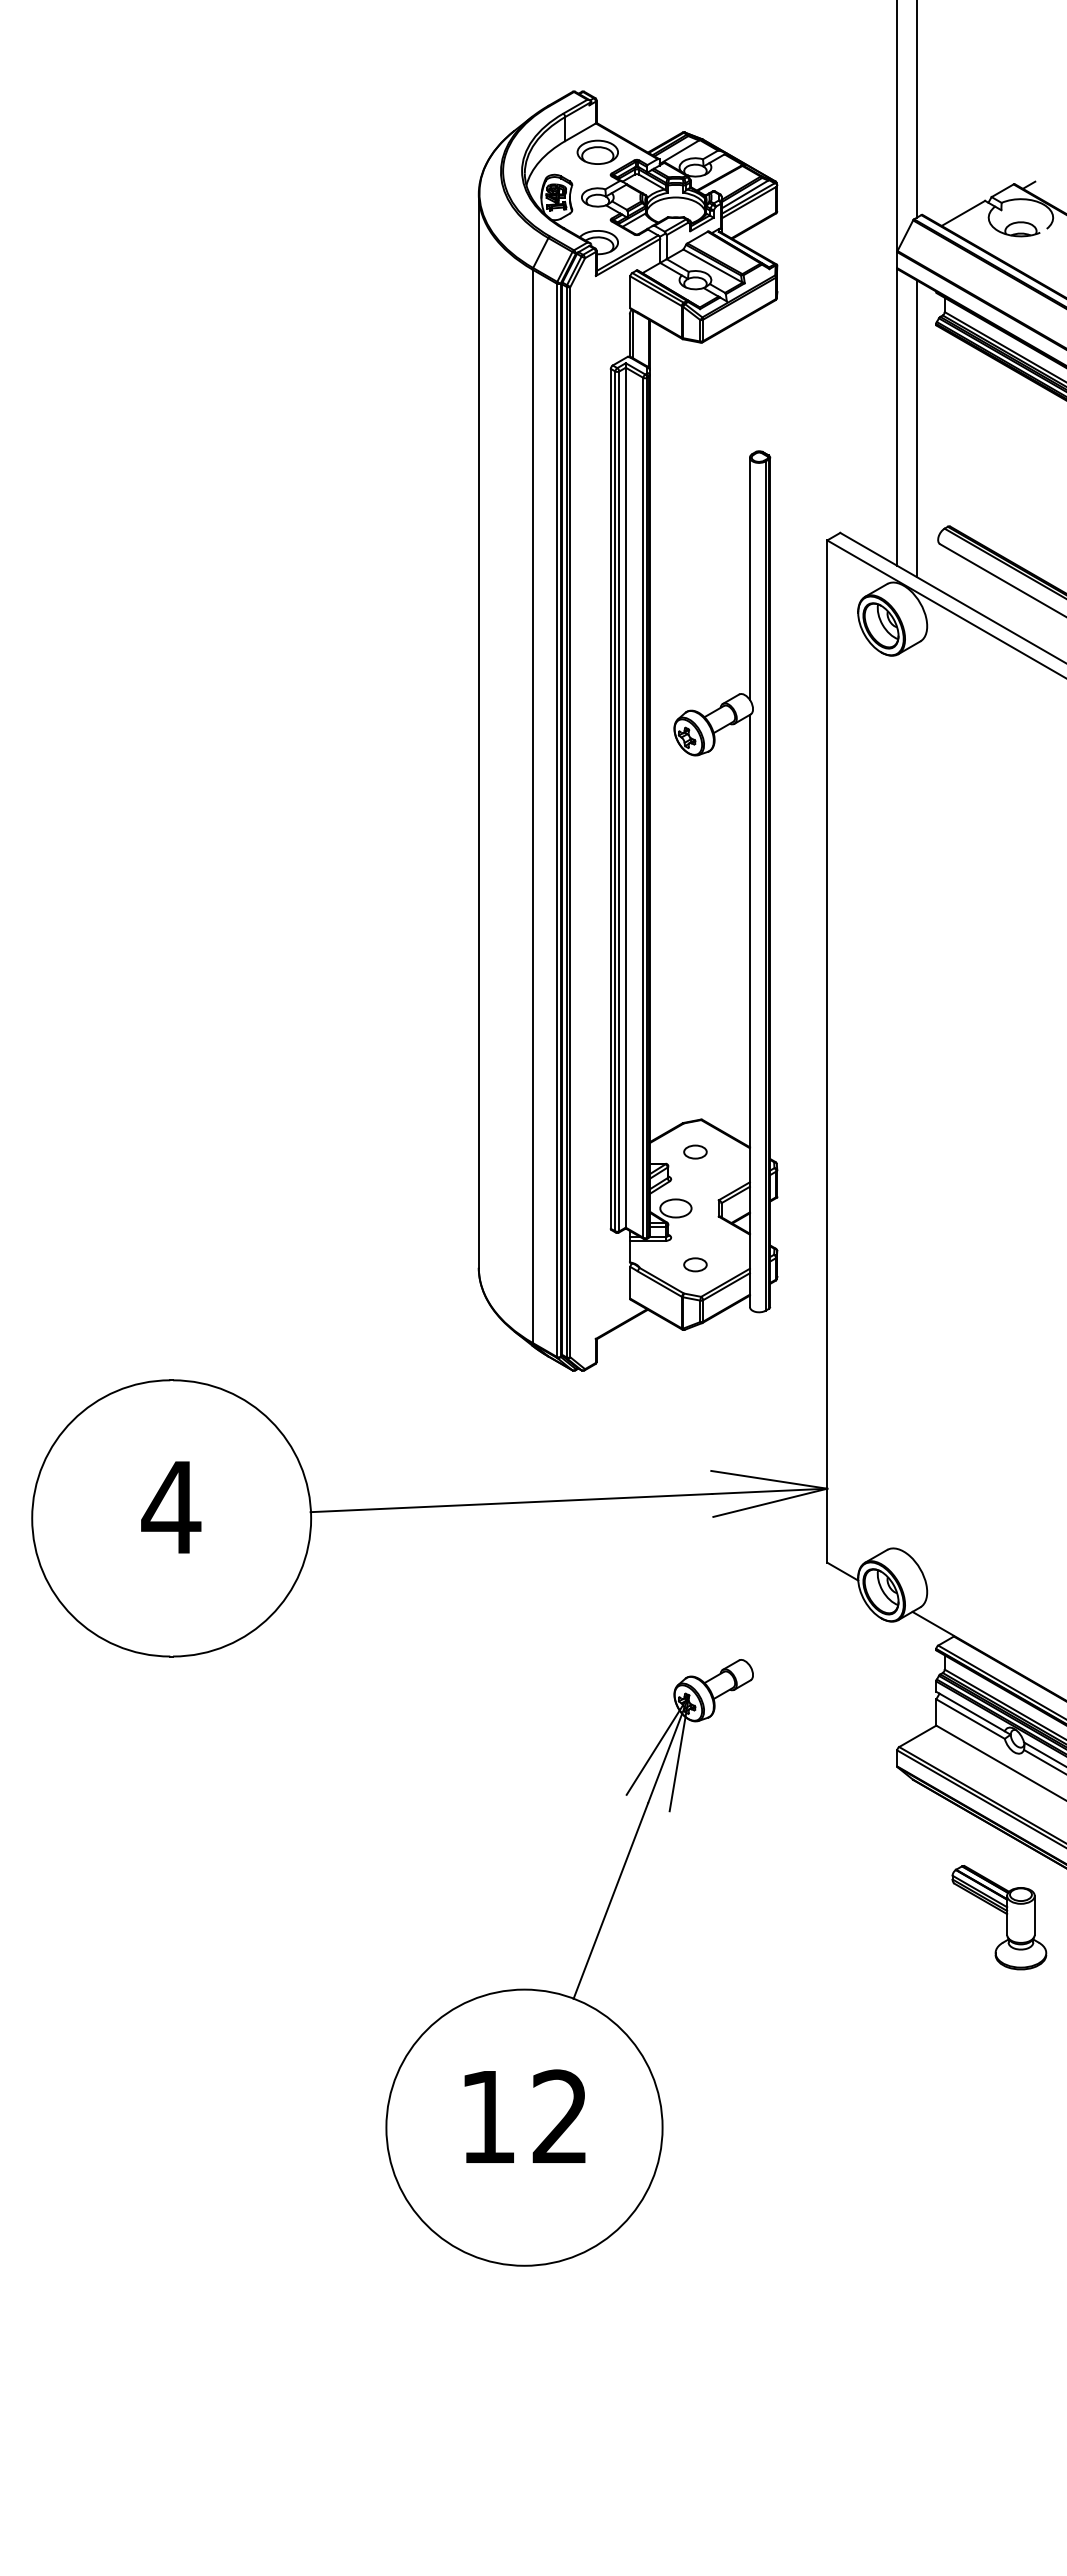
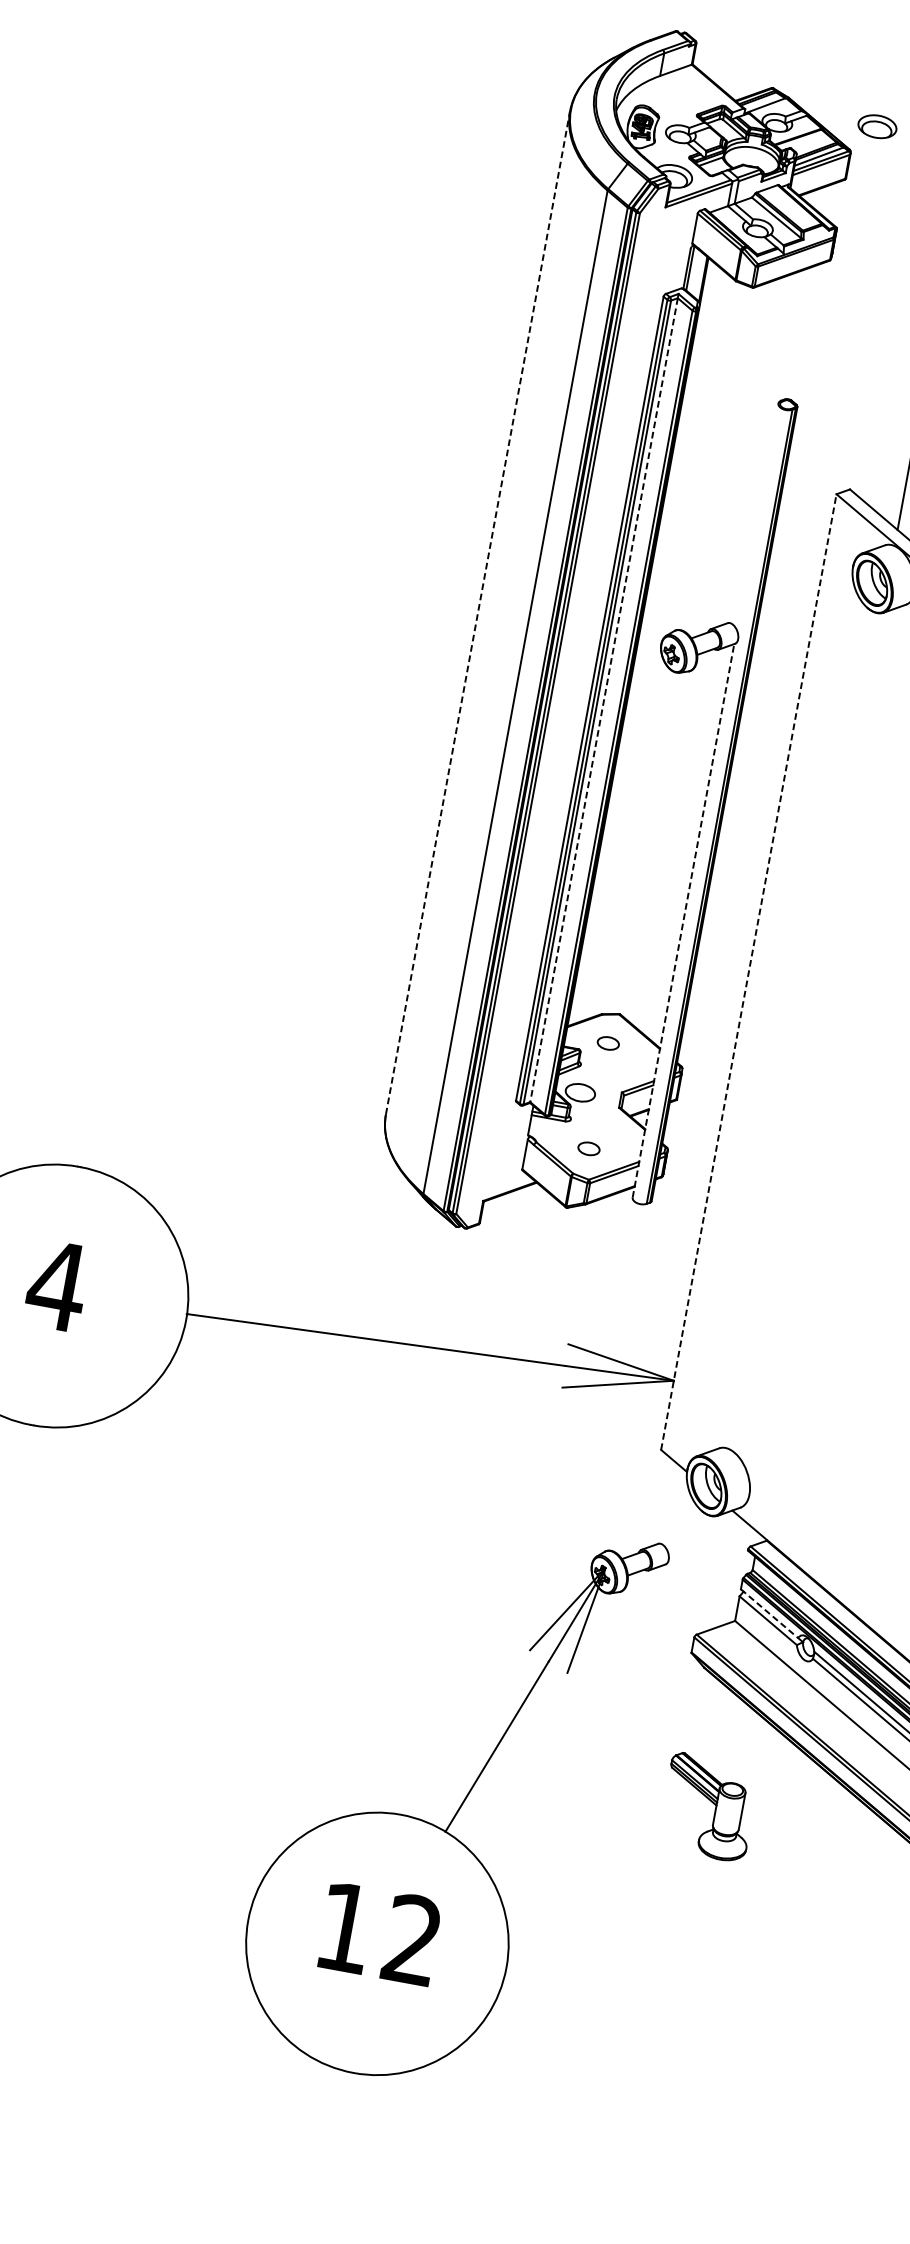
part: (597, 151) -> (877, 125), moved
line: (749, 578) -> (757, 516), removed
line: (478, 731) -> (477, 613), solid -> dashed
line: (625, 797) -> (603, 699), solid -> dashed
line: (749, 1010) -> (683, 920), solid -> dashed
line: (827, 1051) -> (749, 972), solid -> dashed
line: (970, 1711) -> (769, 1613), solid -> dashed
part: (999, 1917) -> (708, 1807), moved
part: (583, 1969) -> (459, 1806), moved

